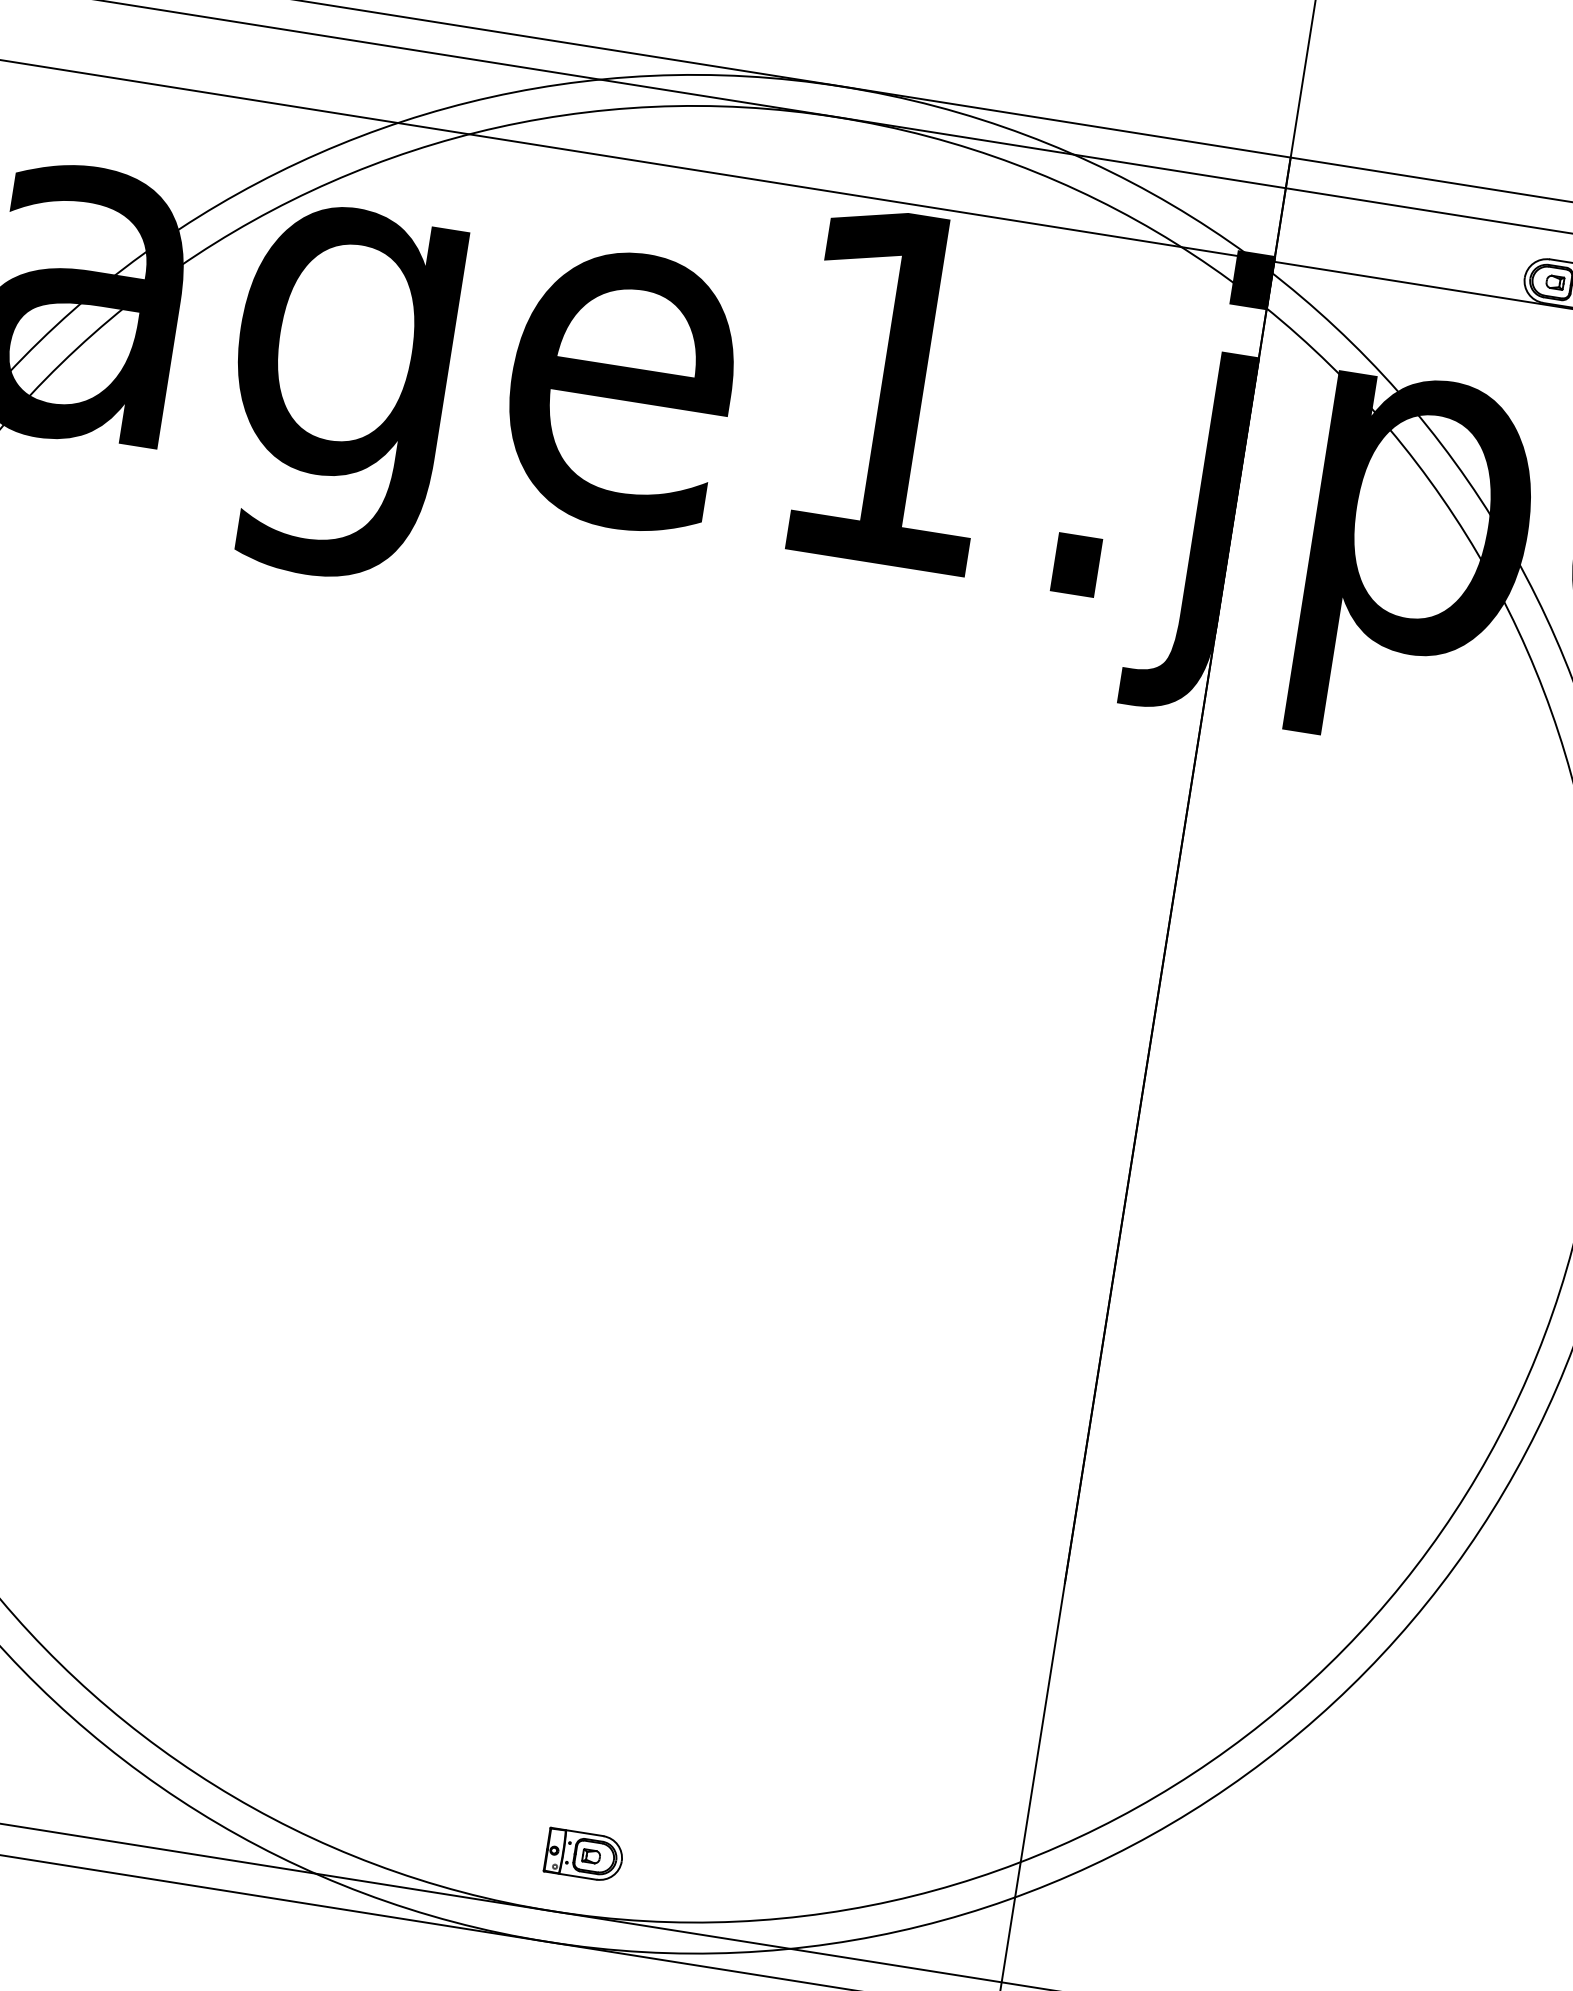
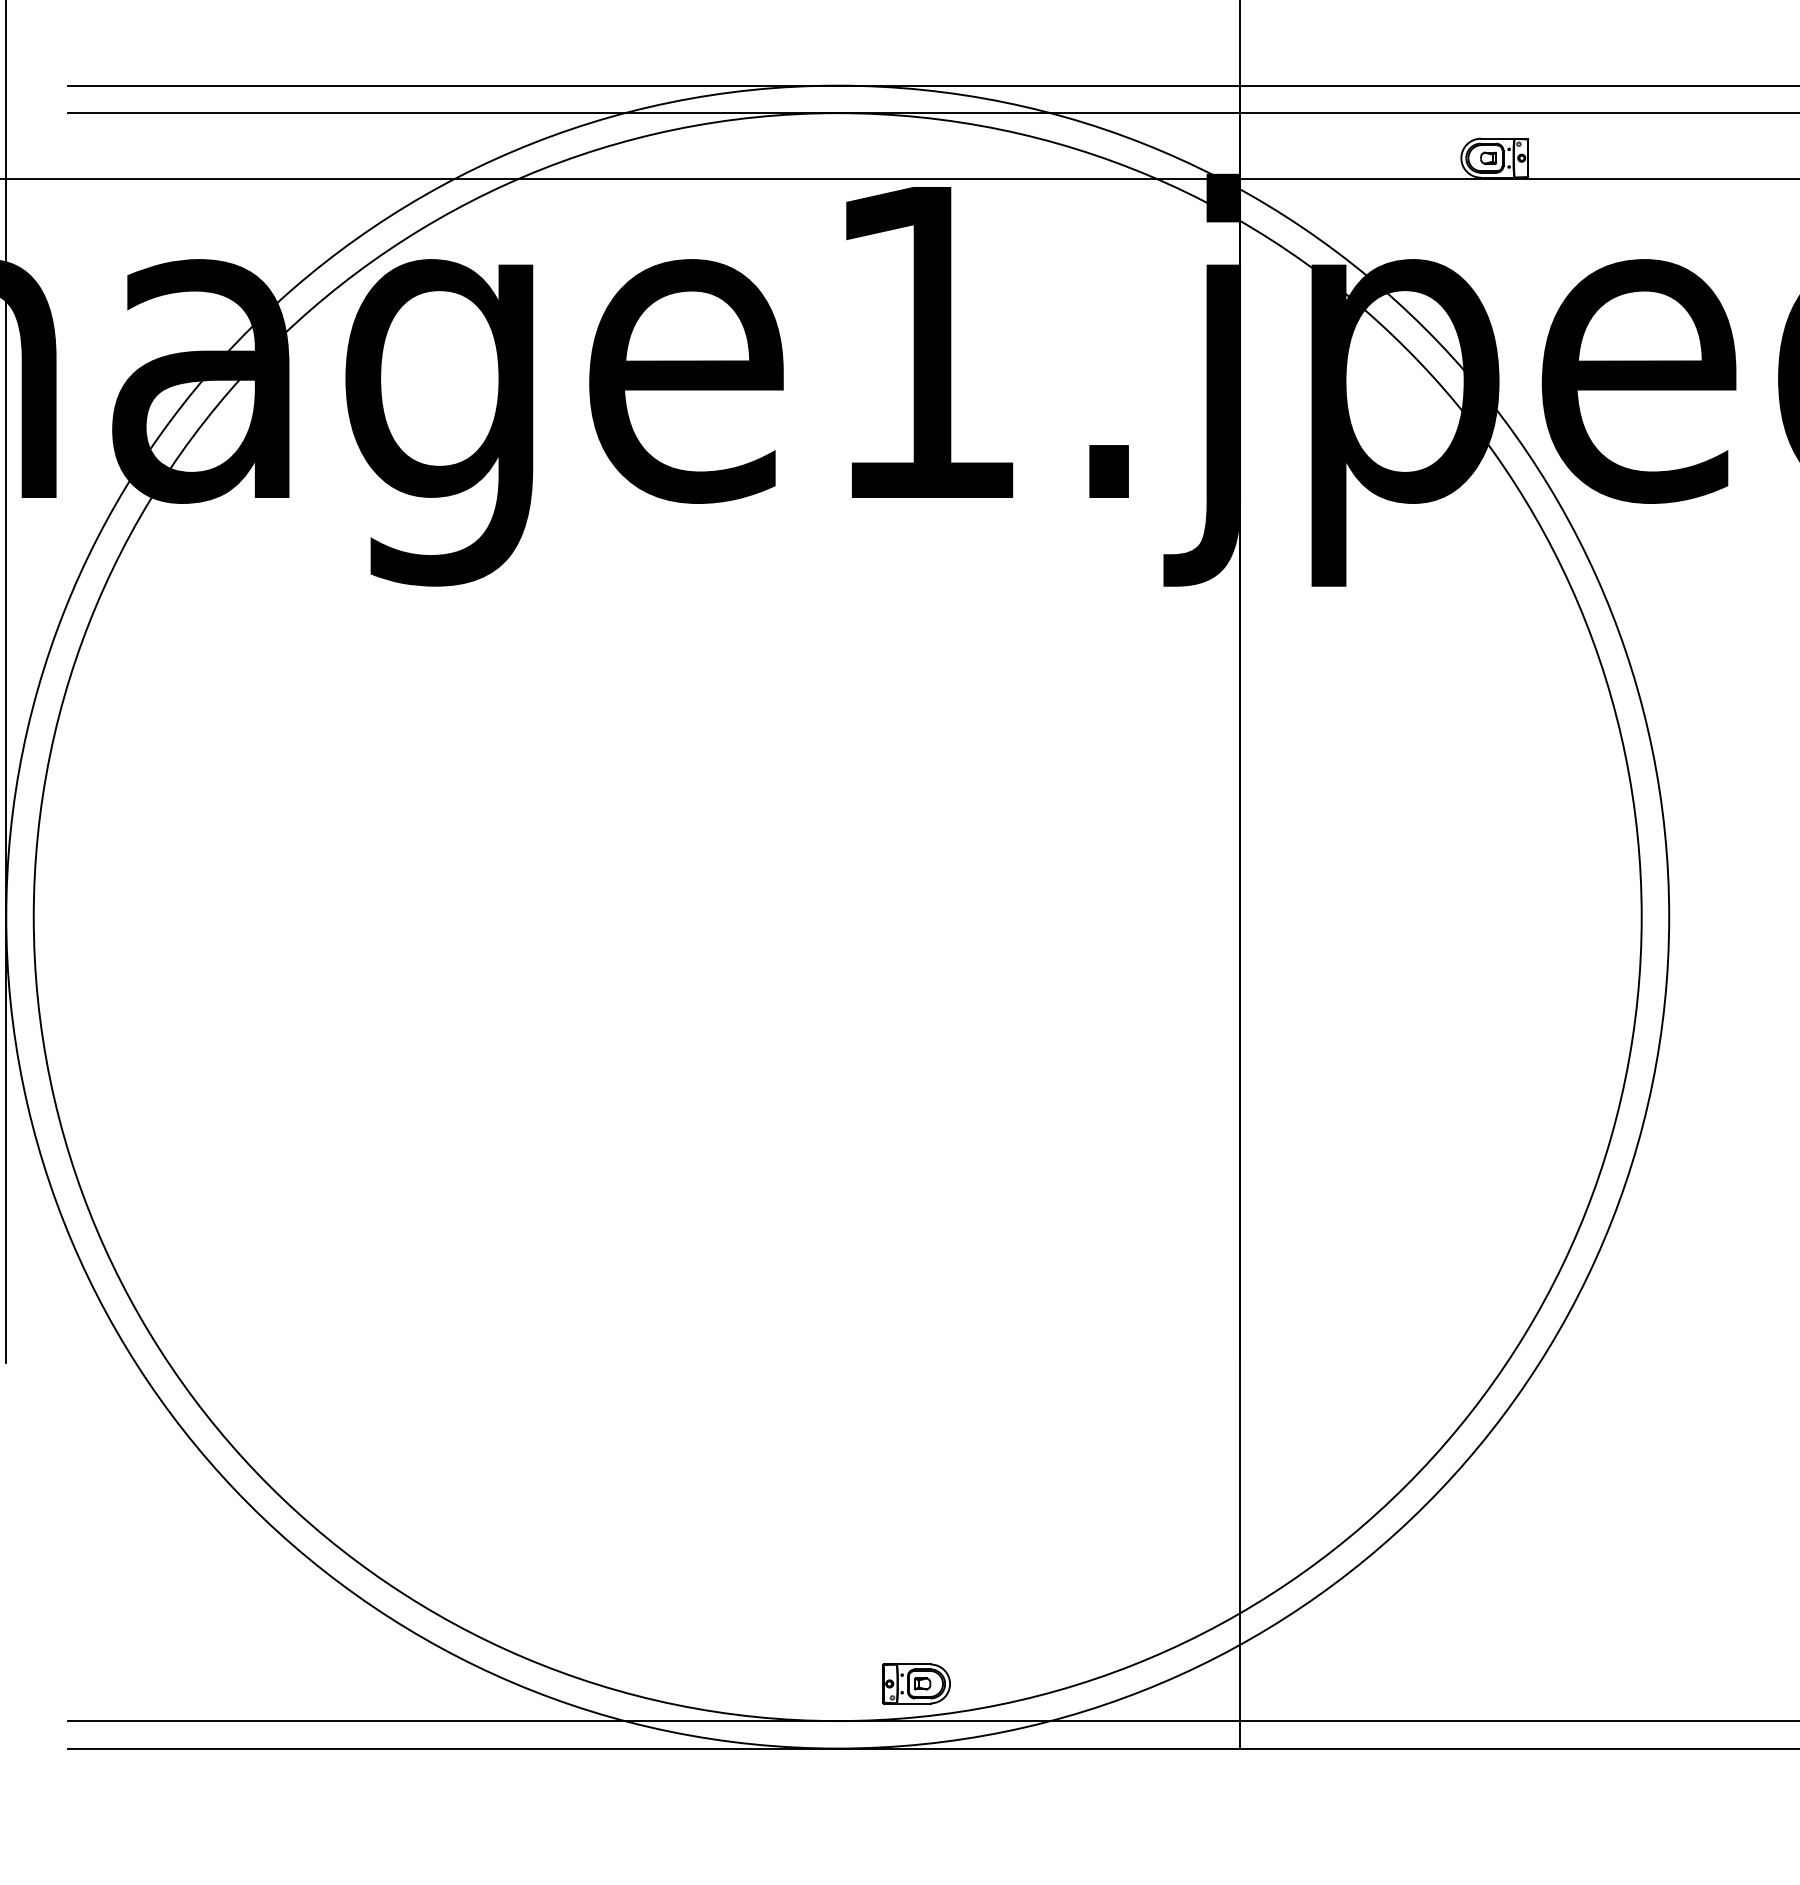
part: (584, 1854) -> (916, 1683), moved

